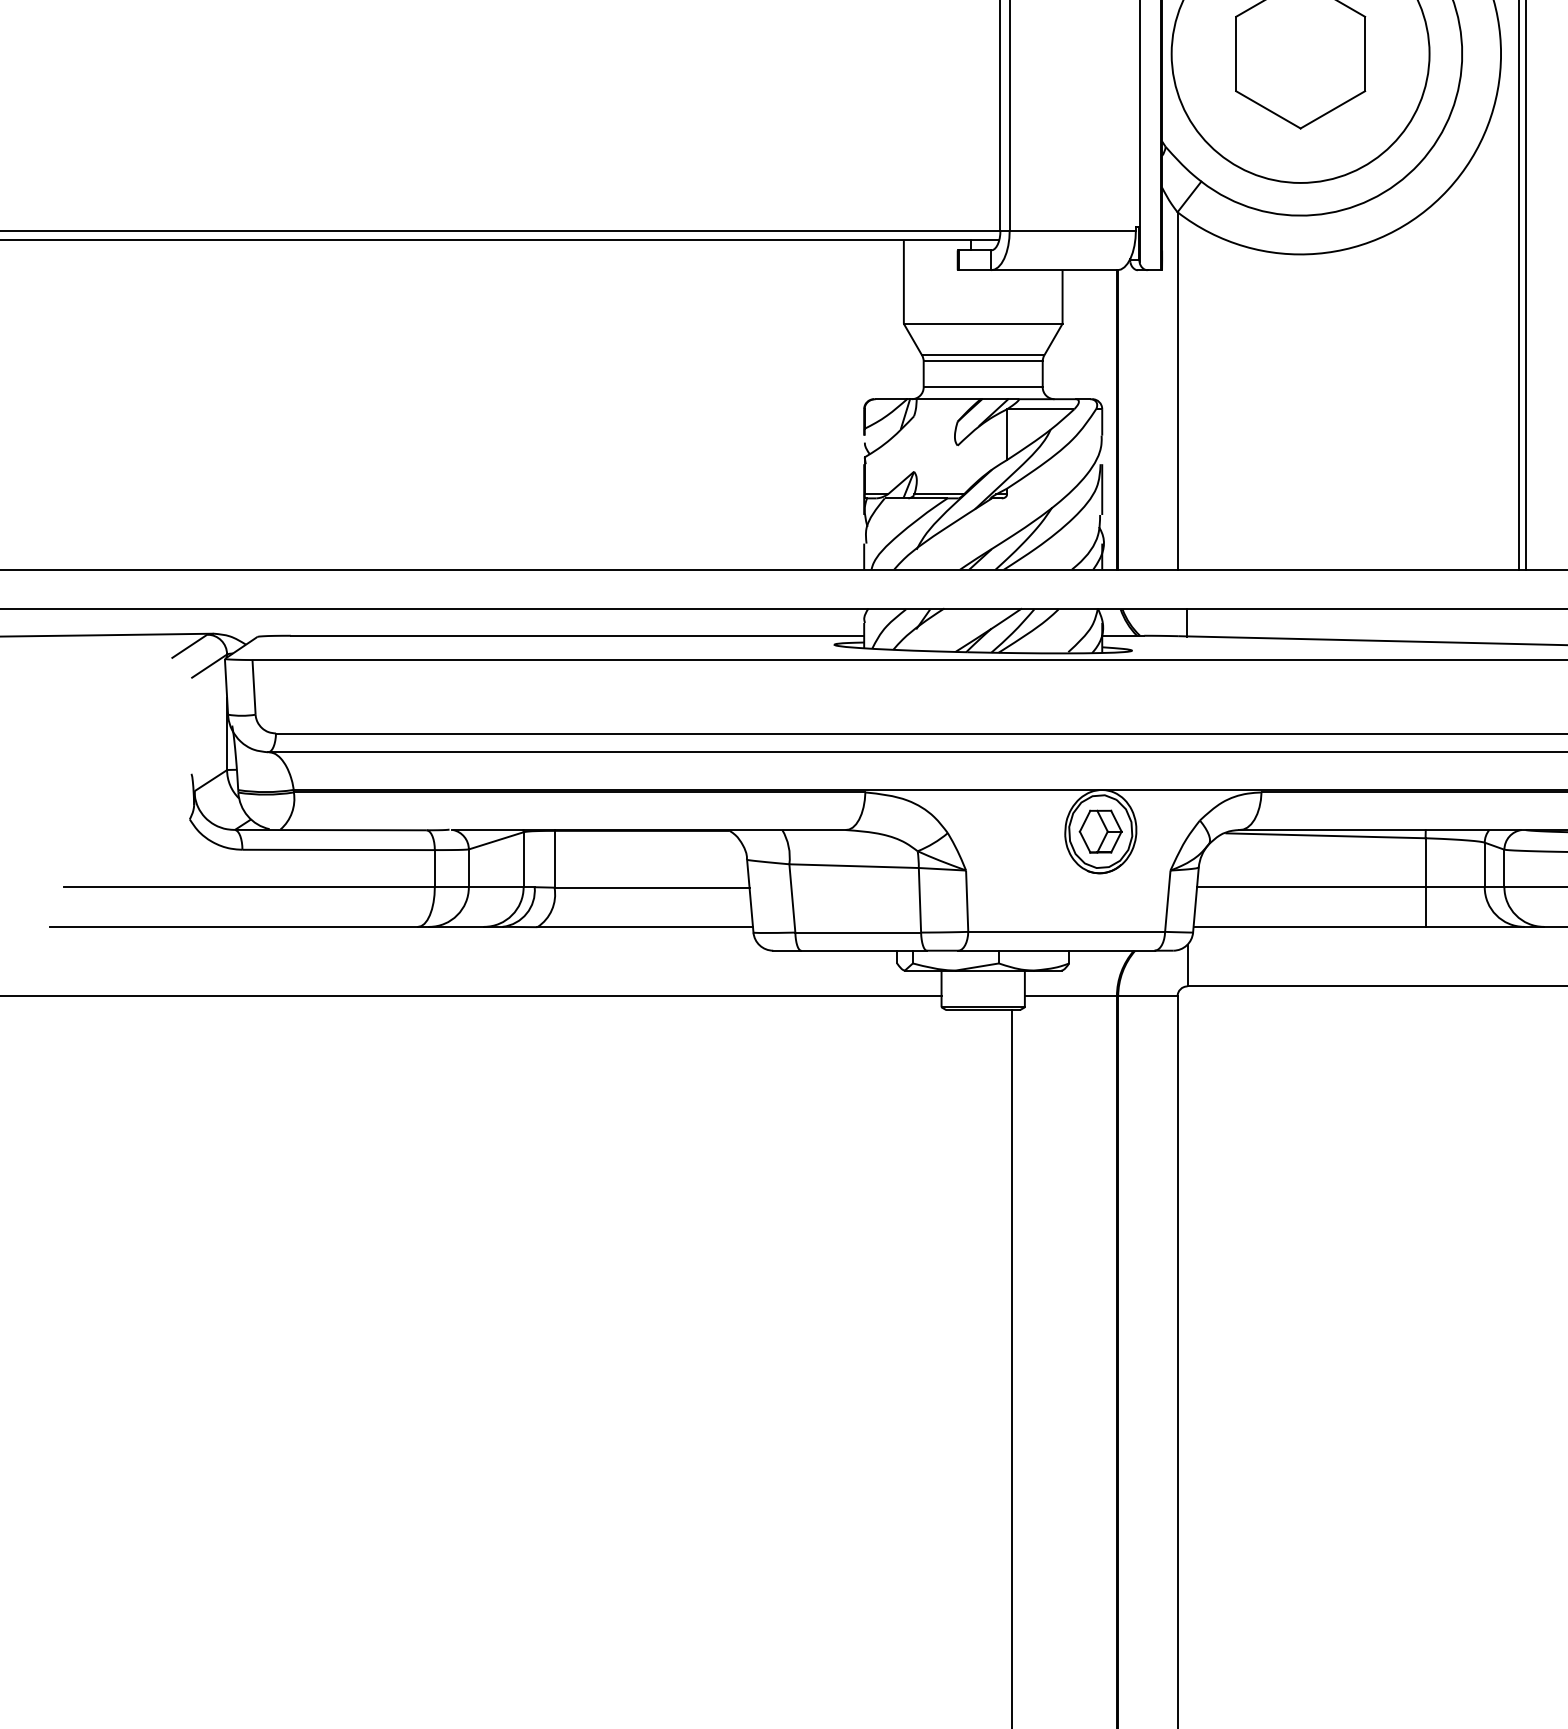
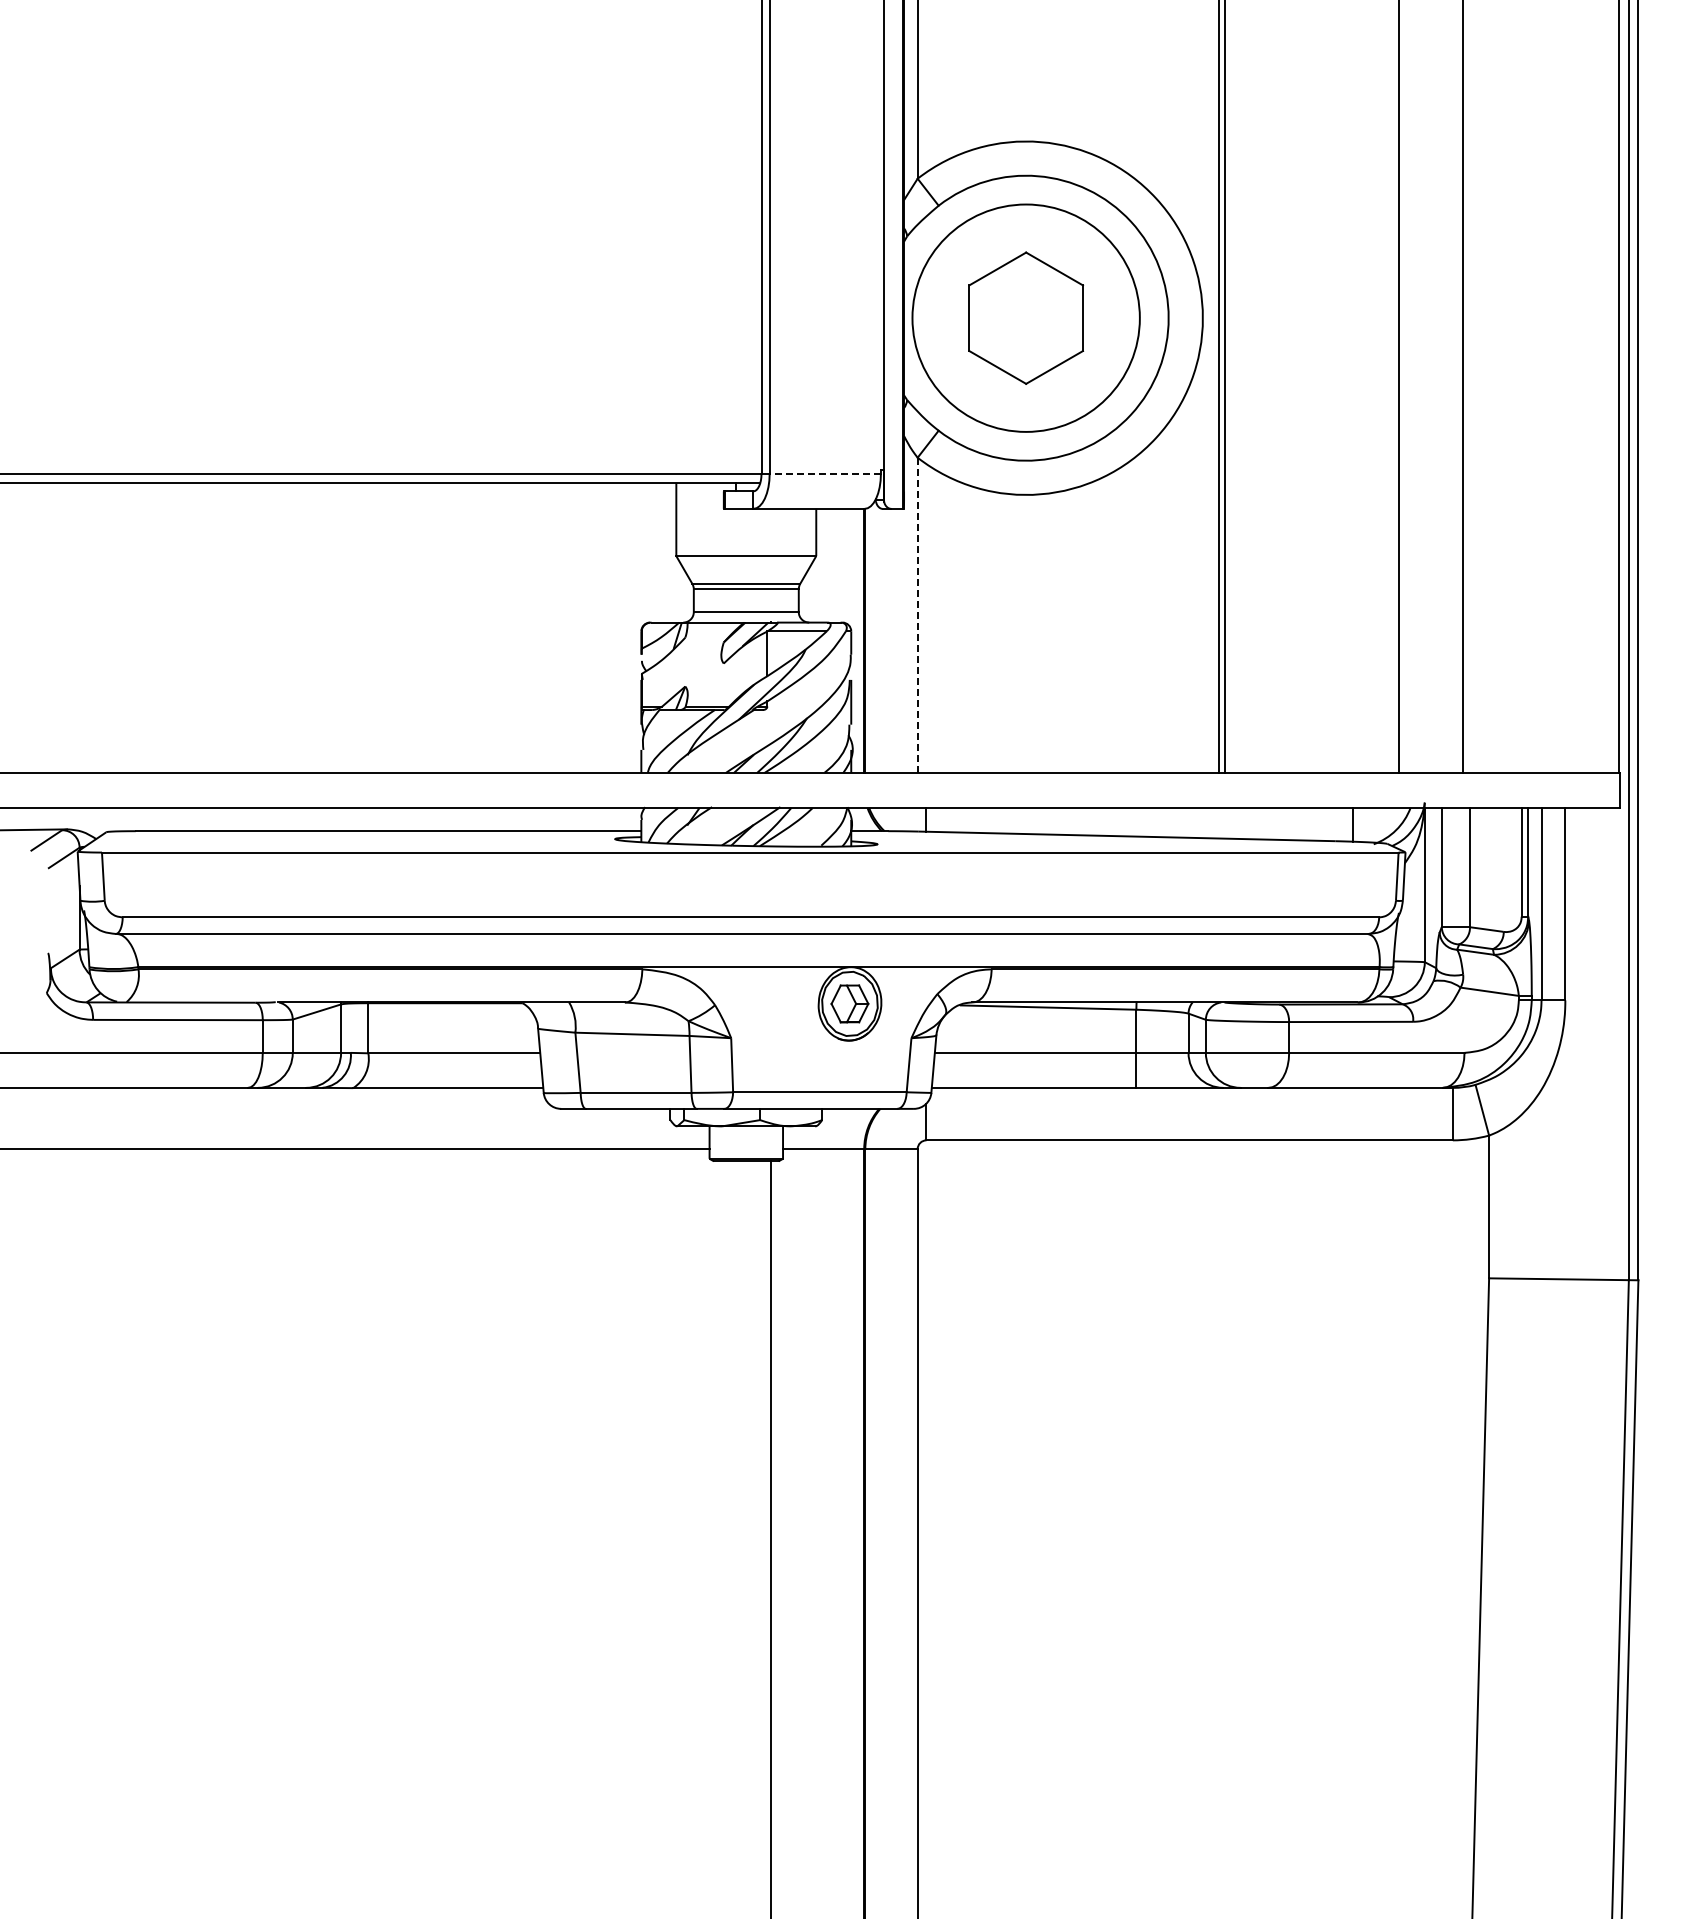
line: (1073, 230) -> (825, 473), solid -> dashed
line: (1177, 391) -> (917, 615), solid -> dashed

